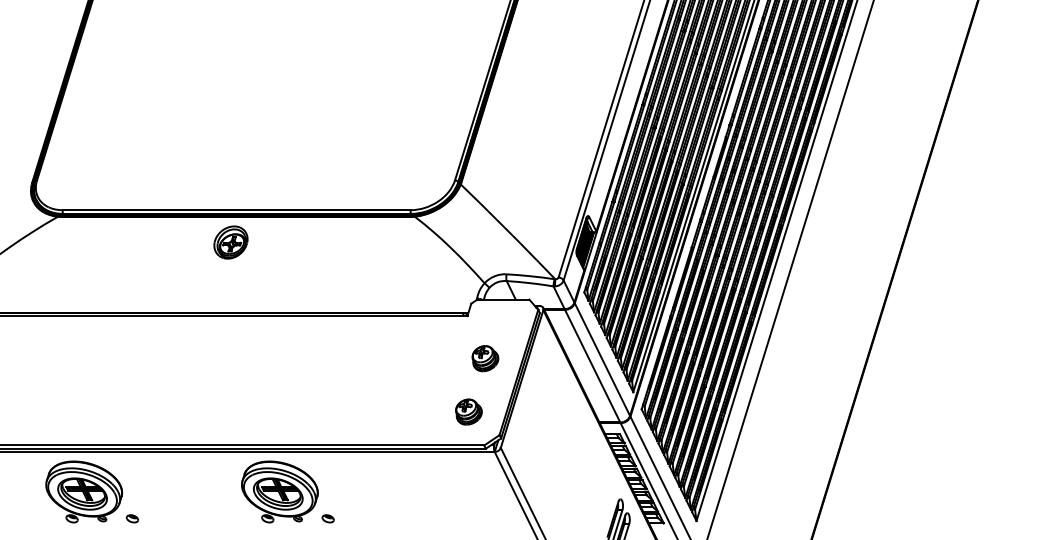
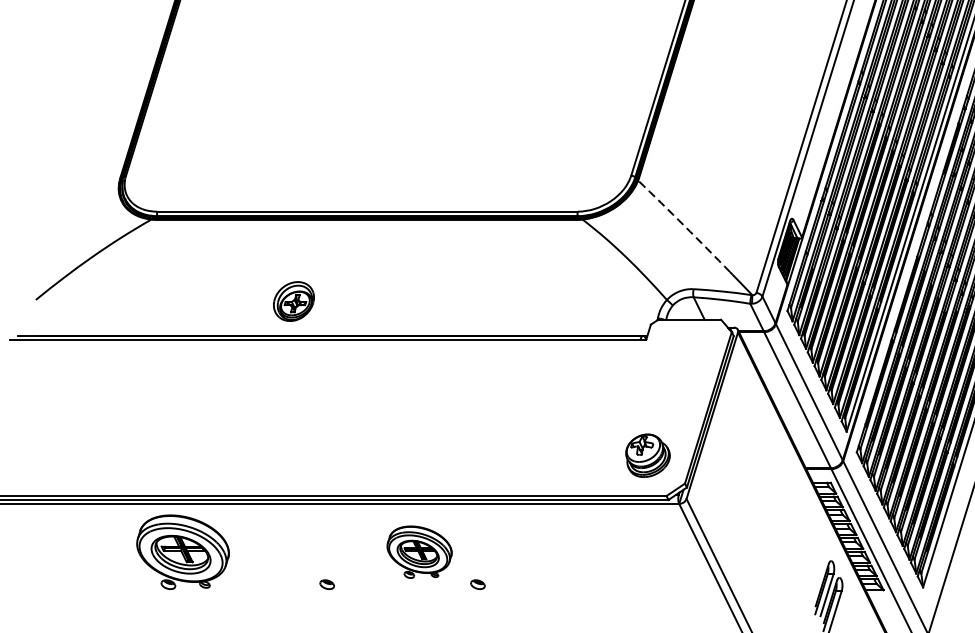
arc: (499, 222) -> (684, 226), solid -> dashed
part: (230, 242) -> (293, 301), moved
part: (485, 358) -> (668, 390), removed
part: (468, 411) -> (647, 454), size x1.4
part: (279, 491) -> (419, 551), size x0.7
part: (132, 518) -> (327, 584), moved

